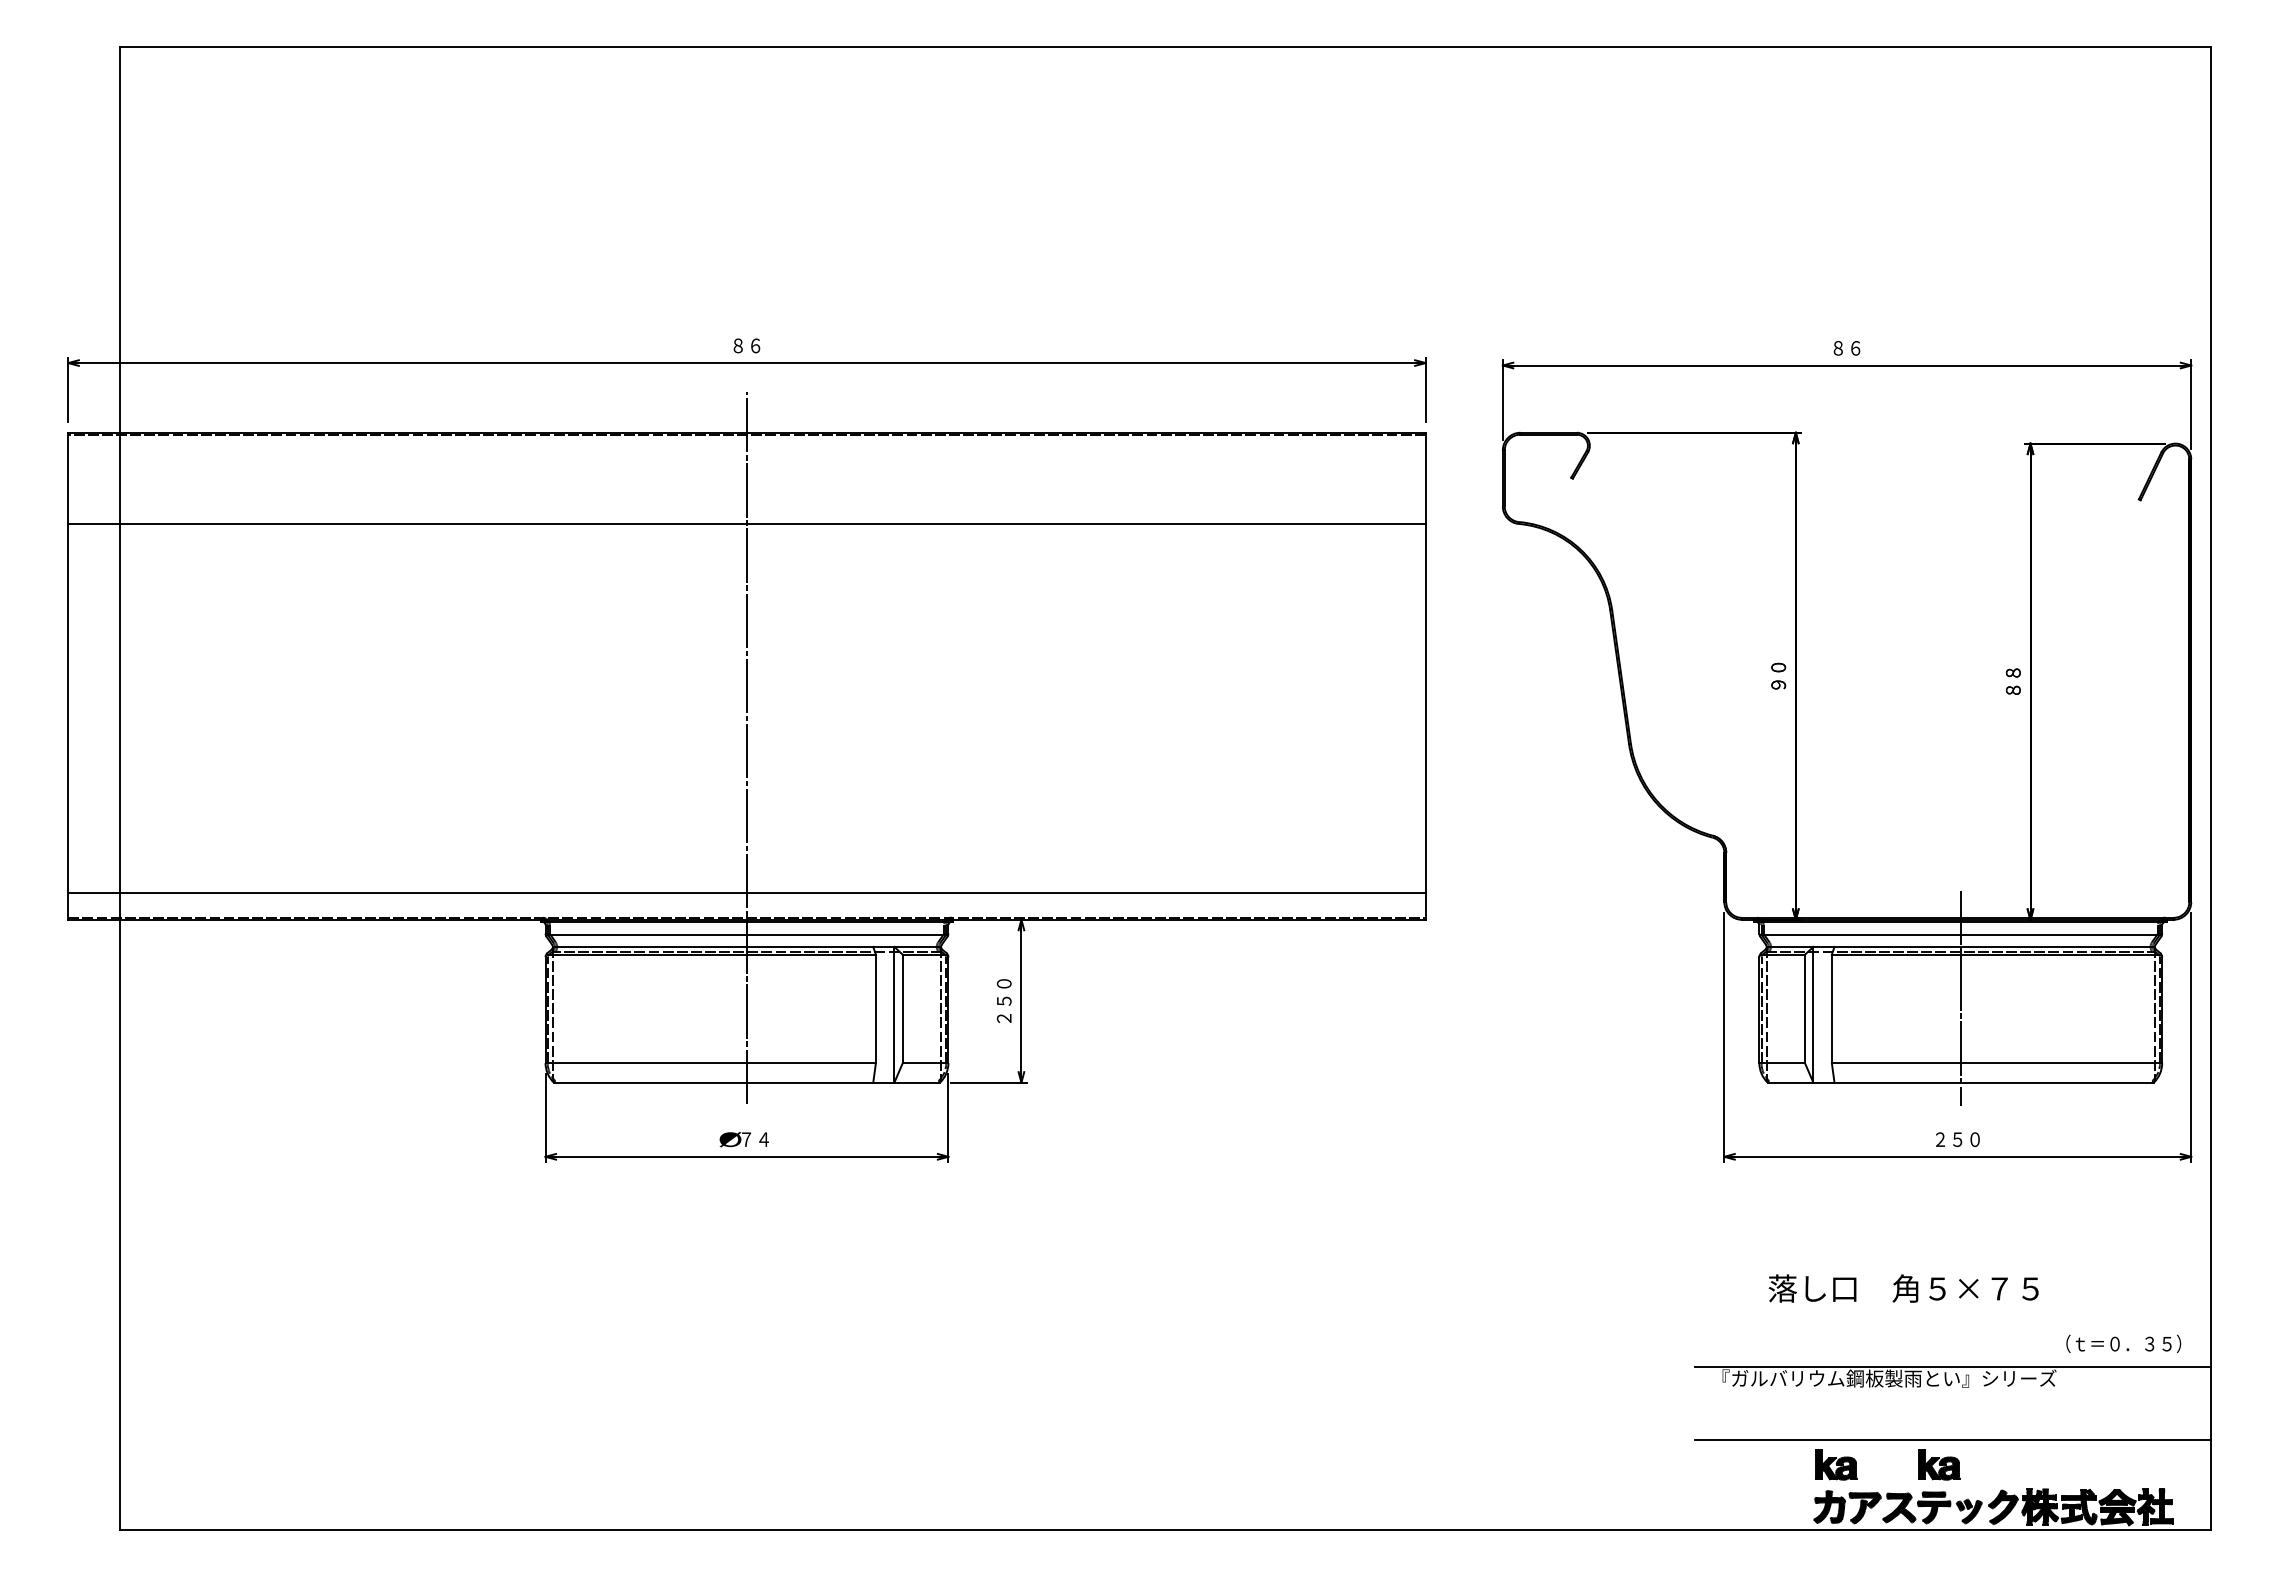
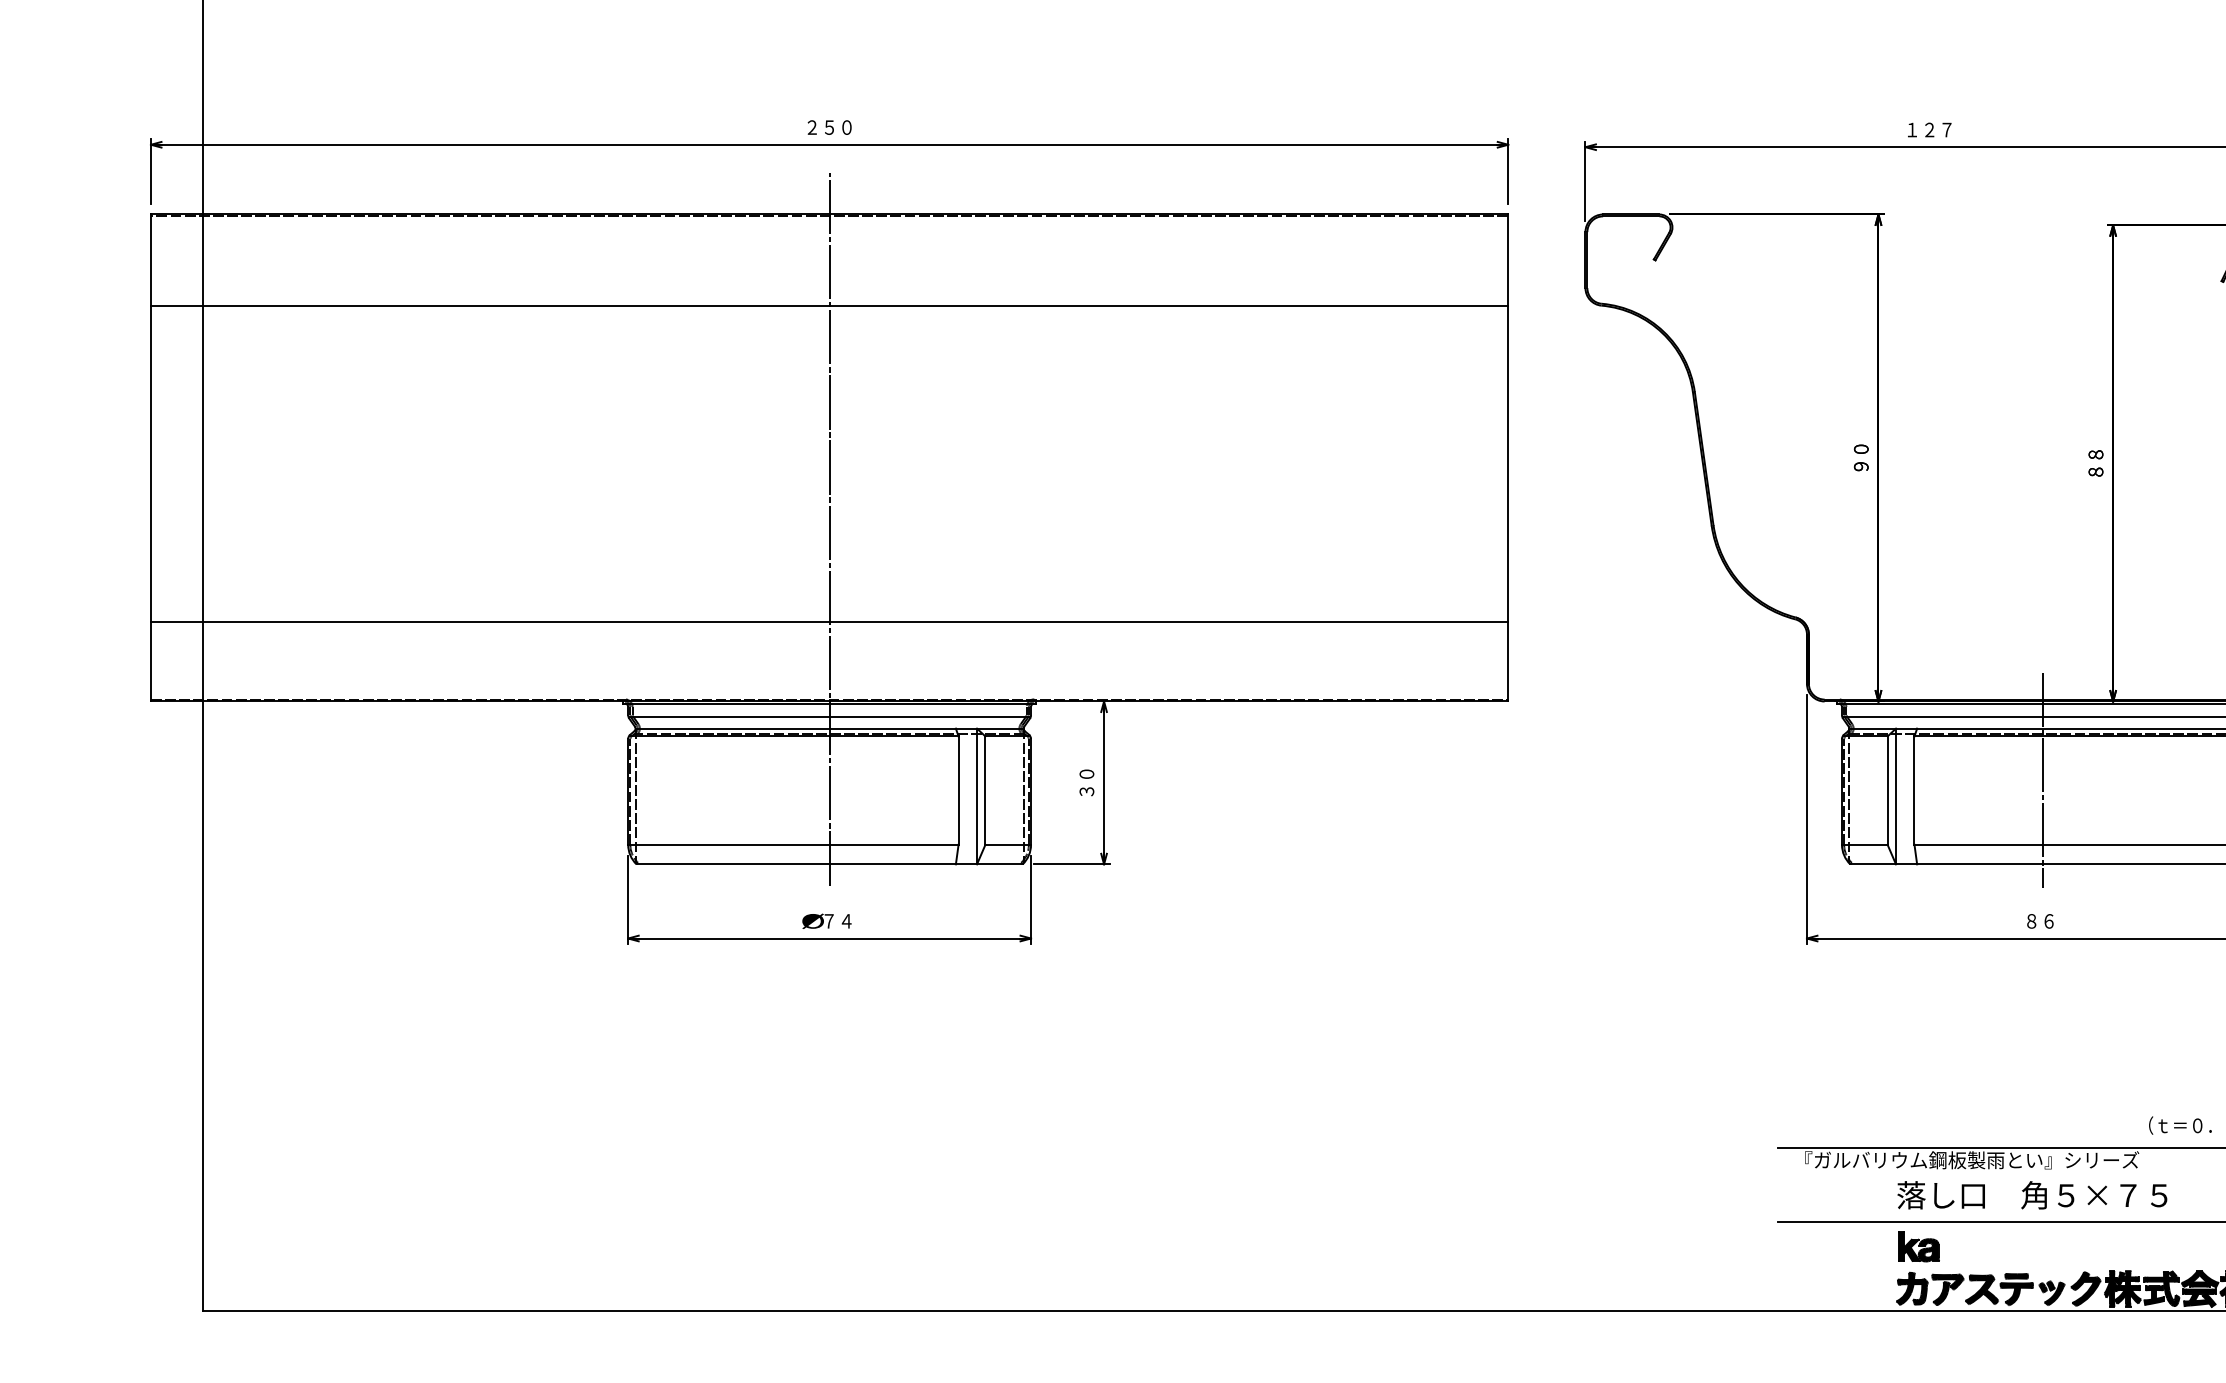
text: (746, 345) -> (829, 127), ８６ -> ２５０
text: (1846, 348) -> (1929, 130), ８６ -> １２７
line: (746, 893) -> (829, 622), moved
text: (1003, 1000) -> (1086, 782), ２５０ -> ３０
text: (1957, 1139) -> (2040, 921), ２５０ -> ８６
text: (1903, 1288) -> (2032, 1195), moved
part: (1939, 1464) -> (2022, 1246), removed

